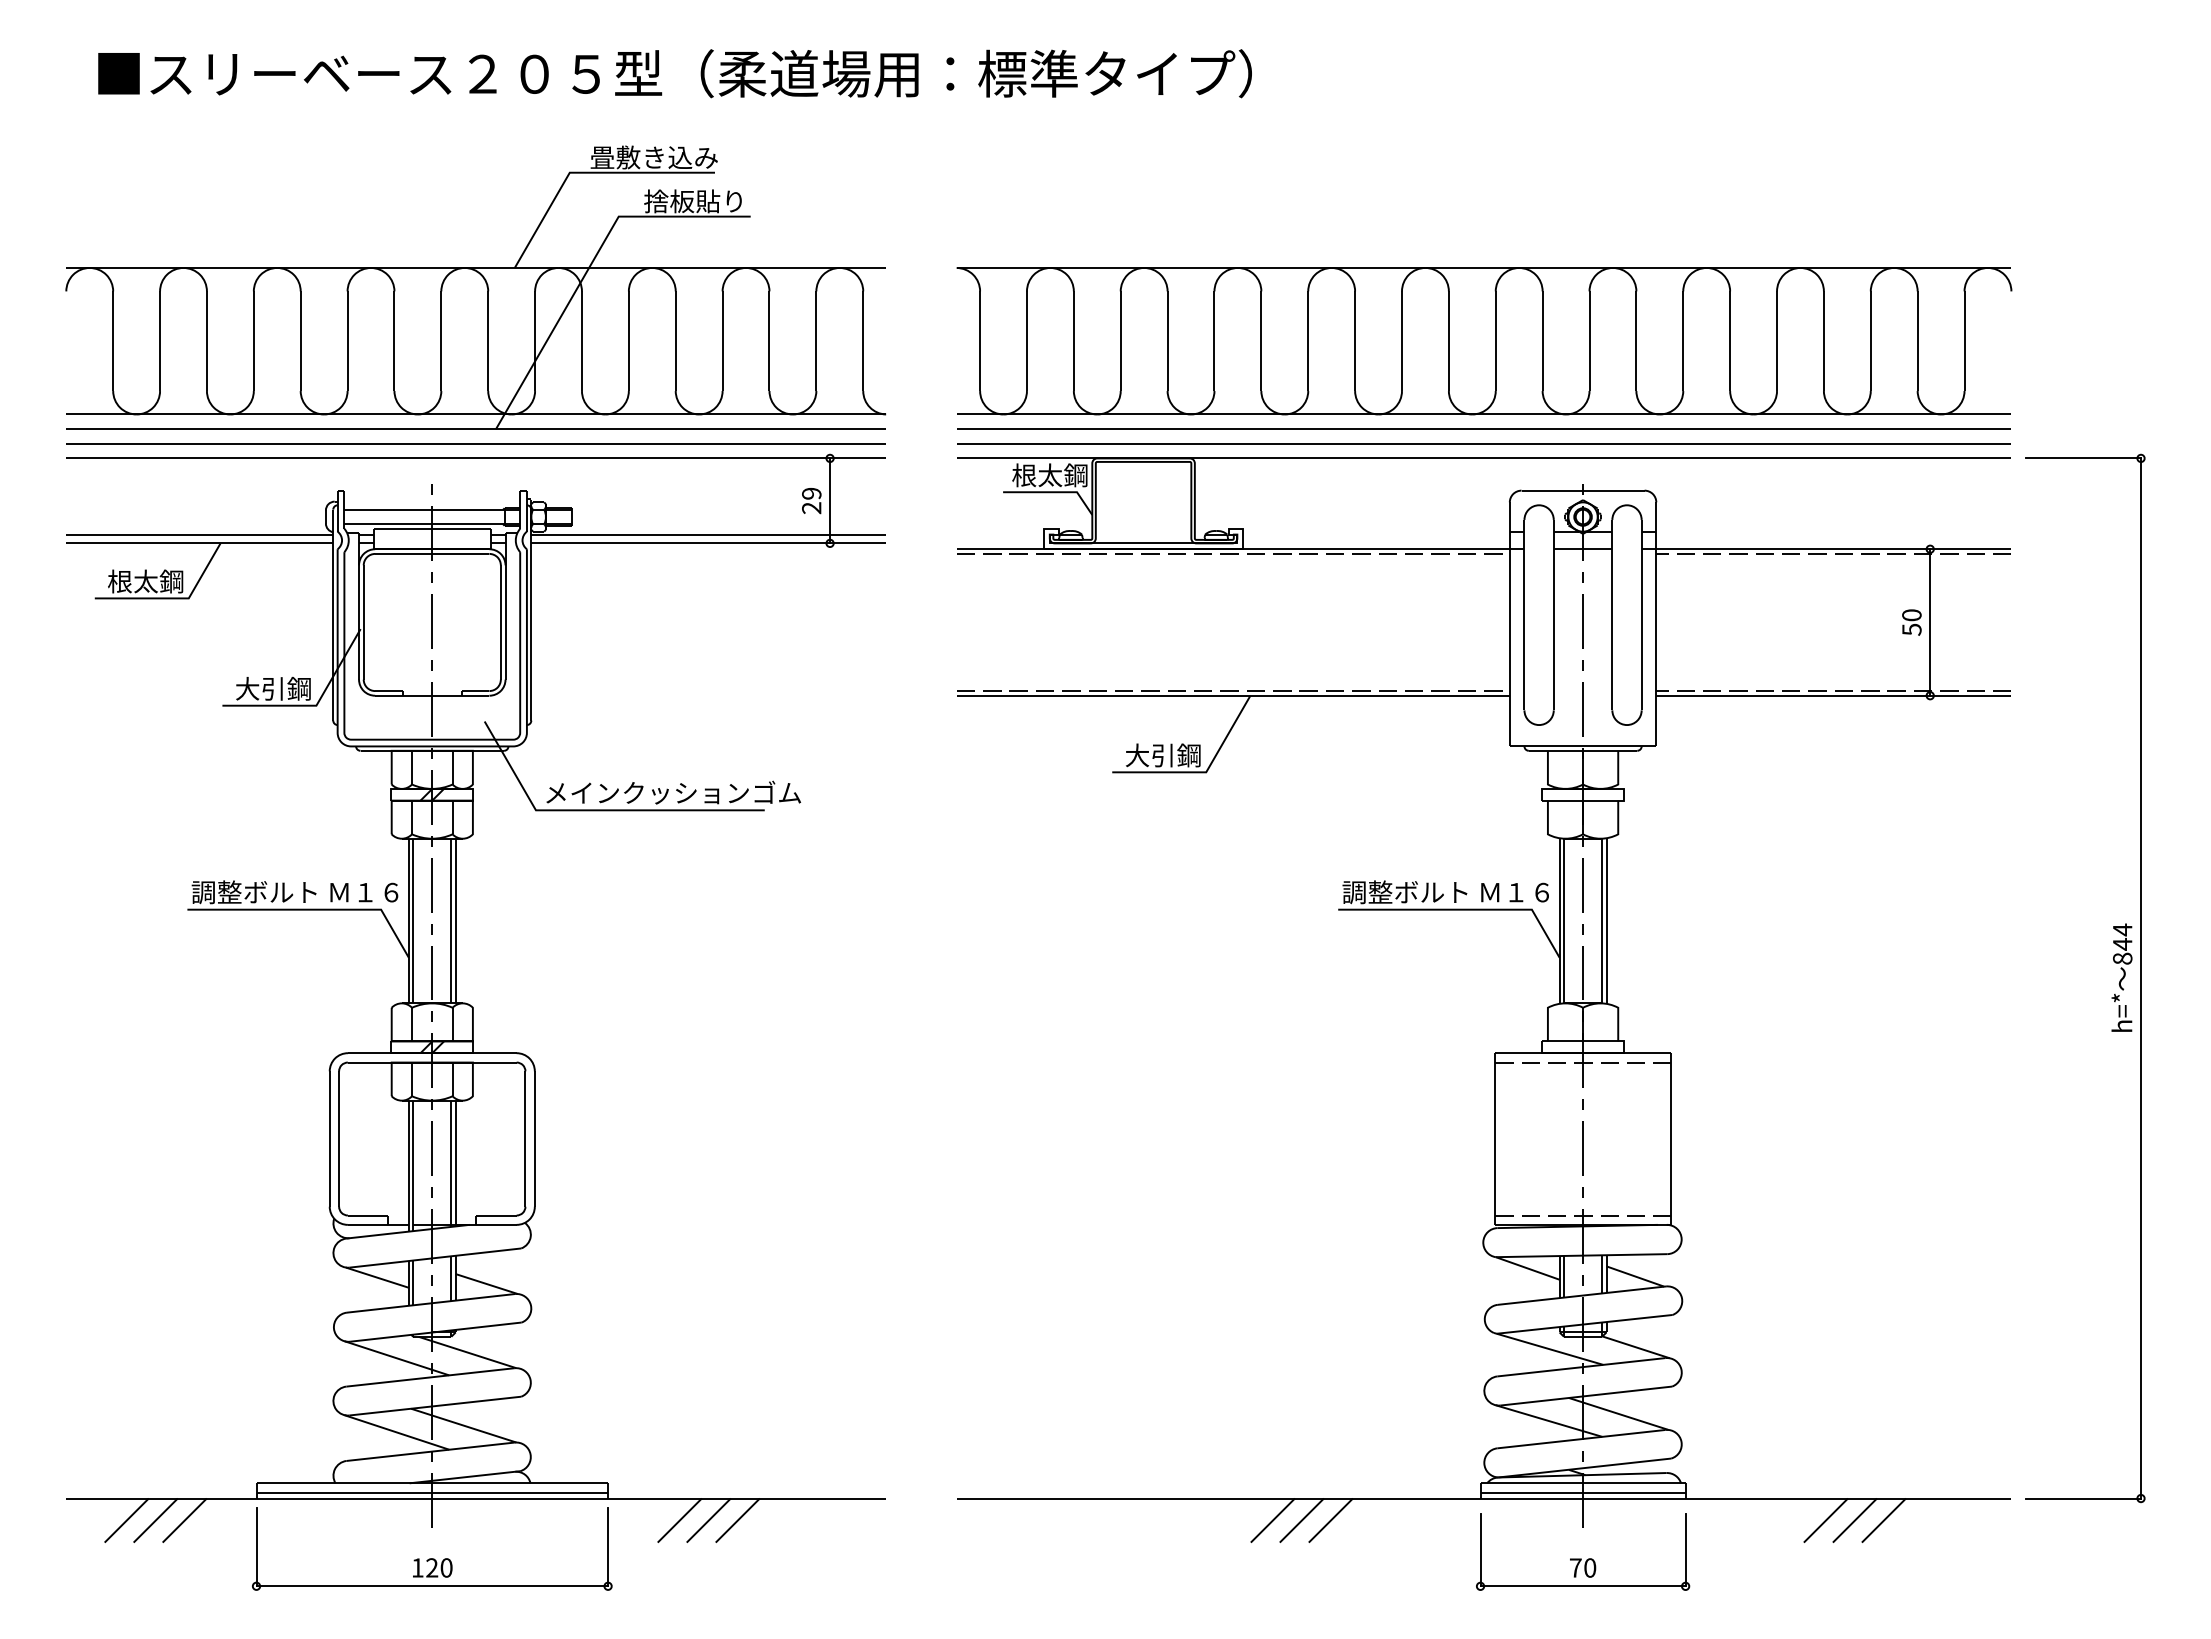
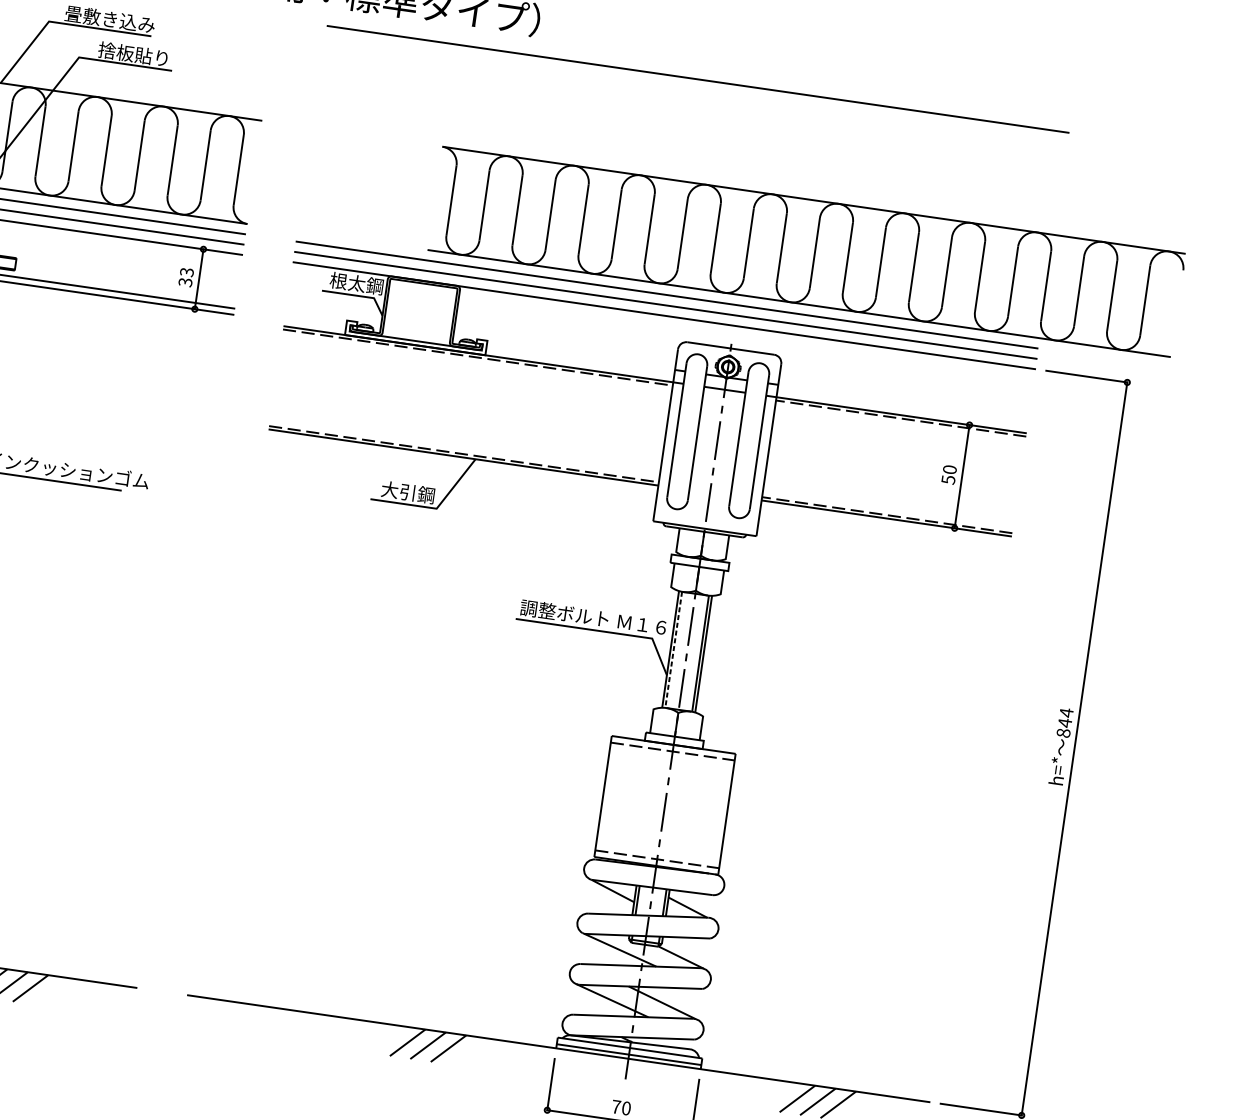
line: (1483, 122) -> (698, 78), added
part: (1484, 341) -> (806, 252), moved
text: (811, 501) -> (186, 277), 29 -> 33
line: (1564, 921) -> (674, 650), solid -> dashed

